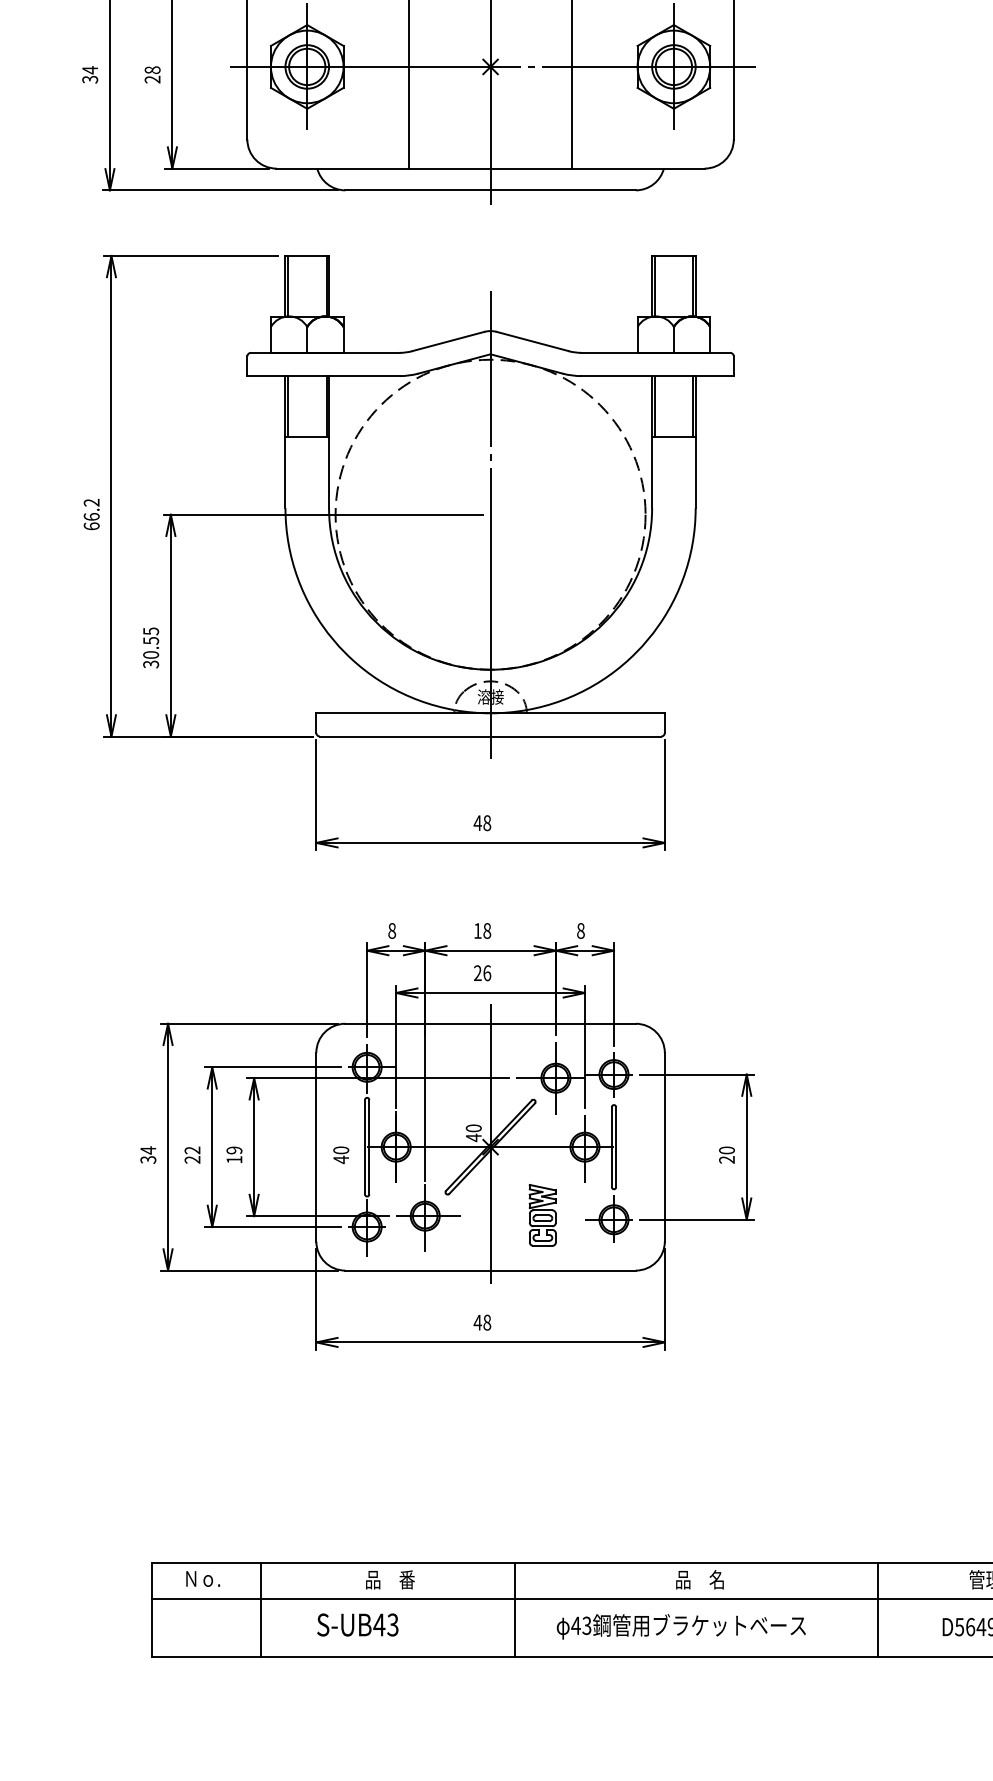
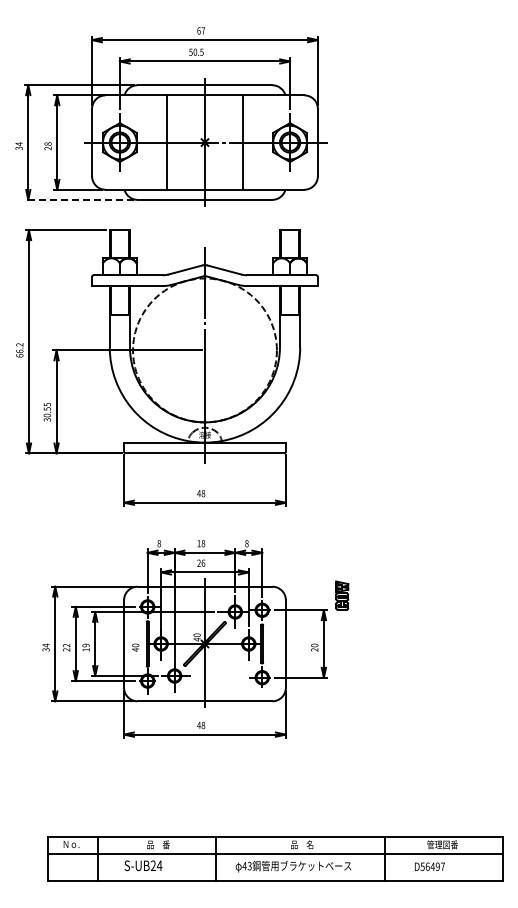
line: (220, 189) -> (79, 199), solid -> dashed
part: (543, 1215) -> (342, 595), moved
text: (386, 1624) -> (156, 865), S-UB43 -> S-UB24

